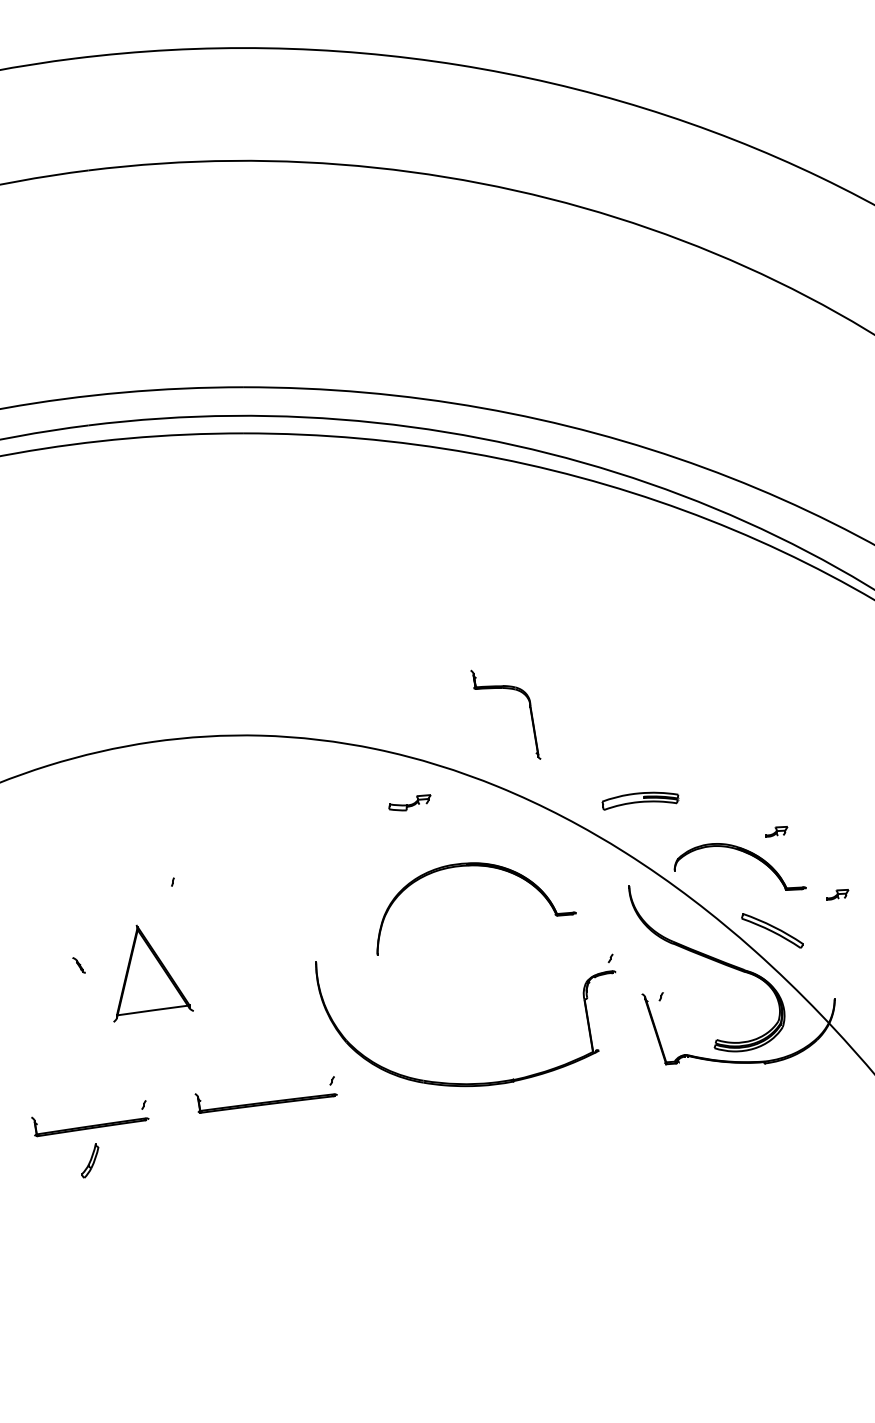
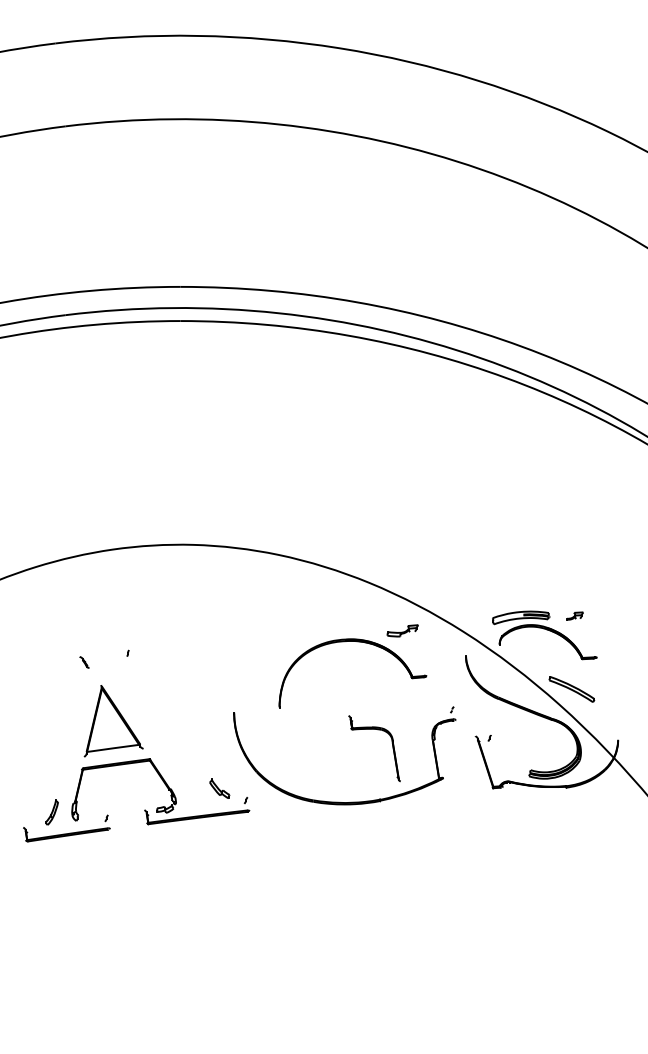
part: (529, 709) -> (392, 744), moved
part: (640, 800) -> (520, 617), moved
part: (409, 802) -> (402, 630), moved
part: (837, 894) -> (620, 662), removed
line: (78, 965) -> (84, 662), moved
part: (163, 1033) -> (121, 765), added
part: (296, 1064) -> (219, 788), added
part: (90, 1160) -> (52, 812), moved

